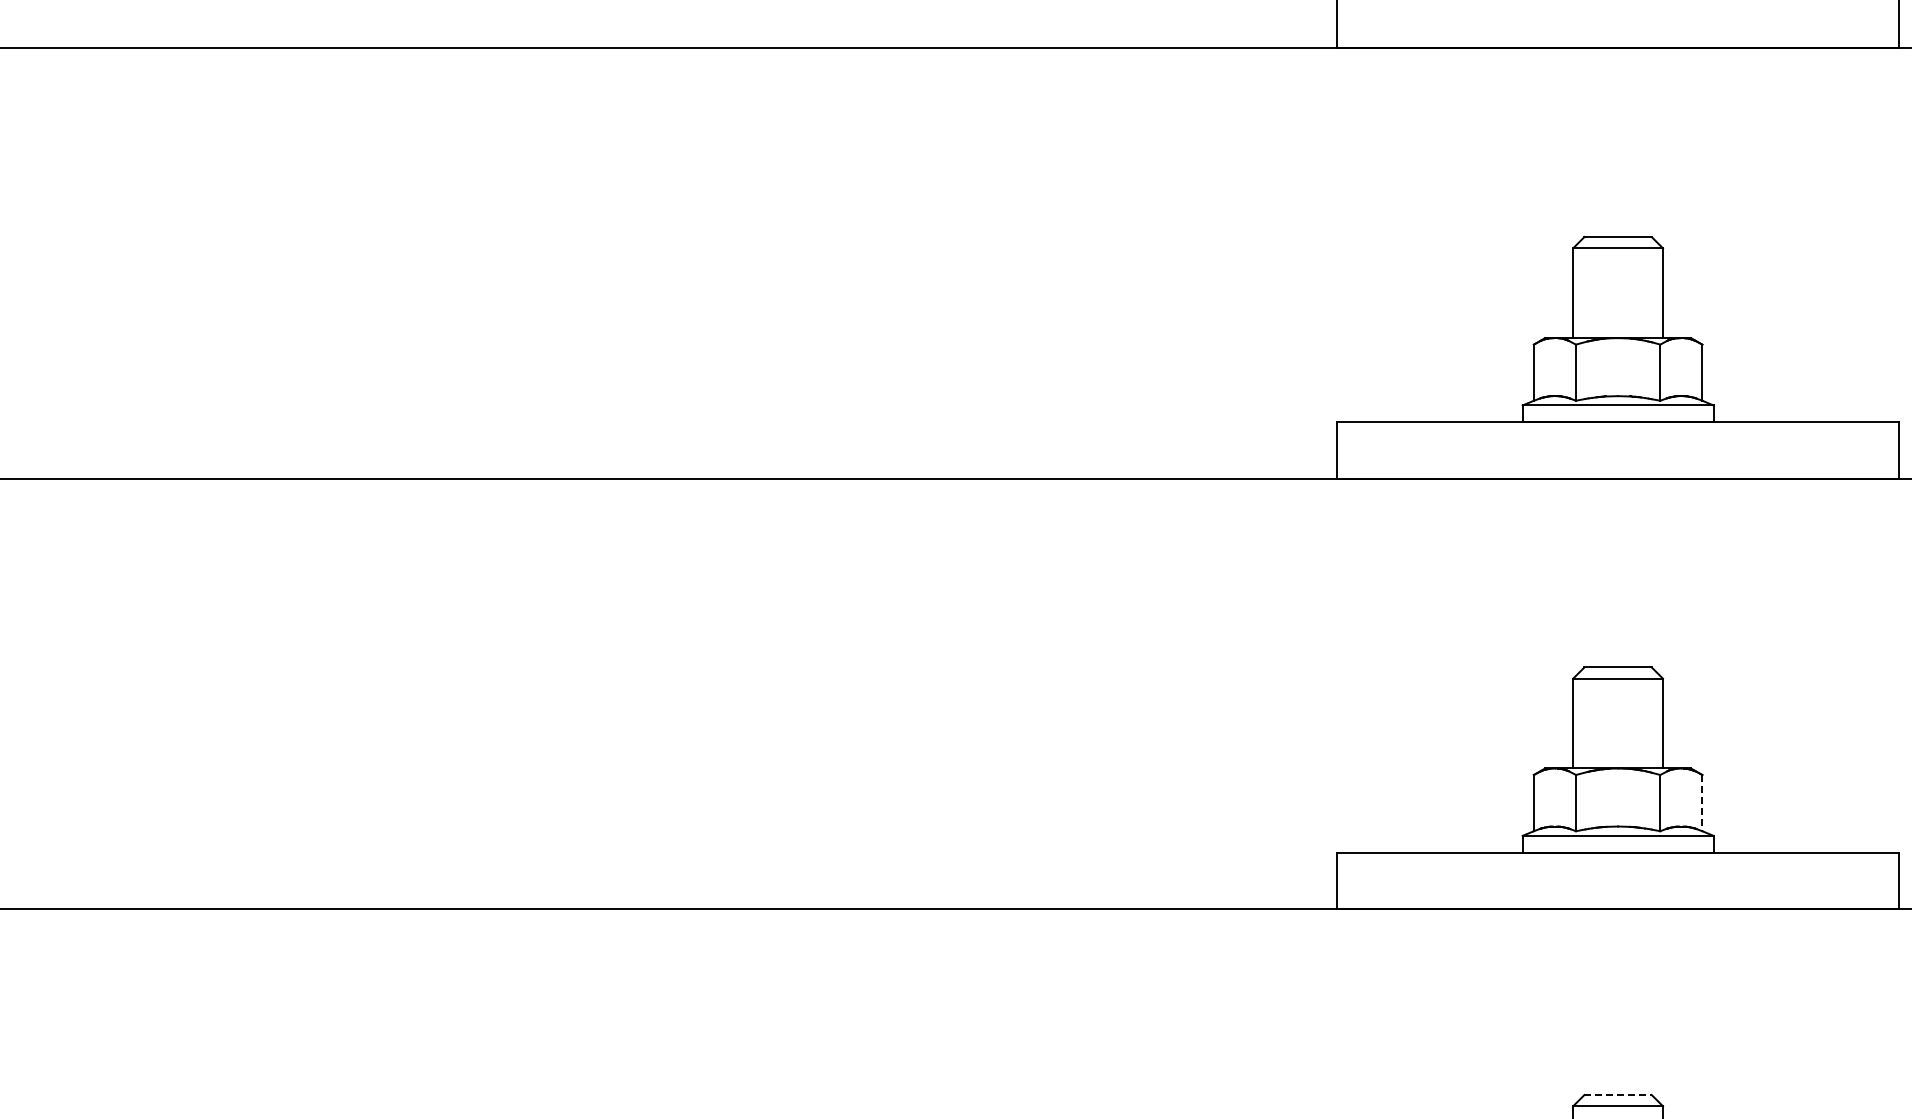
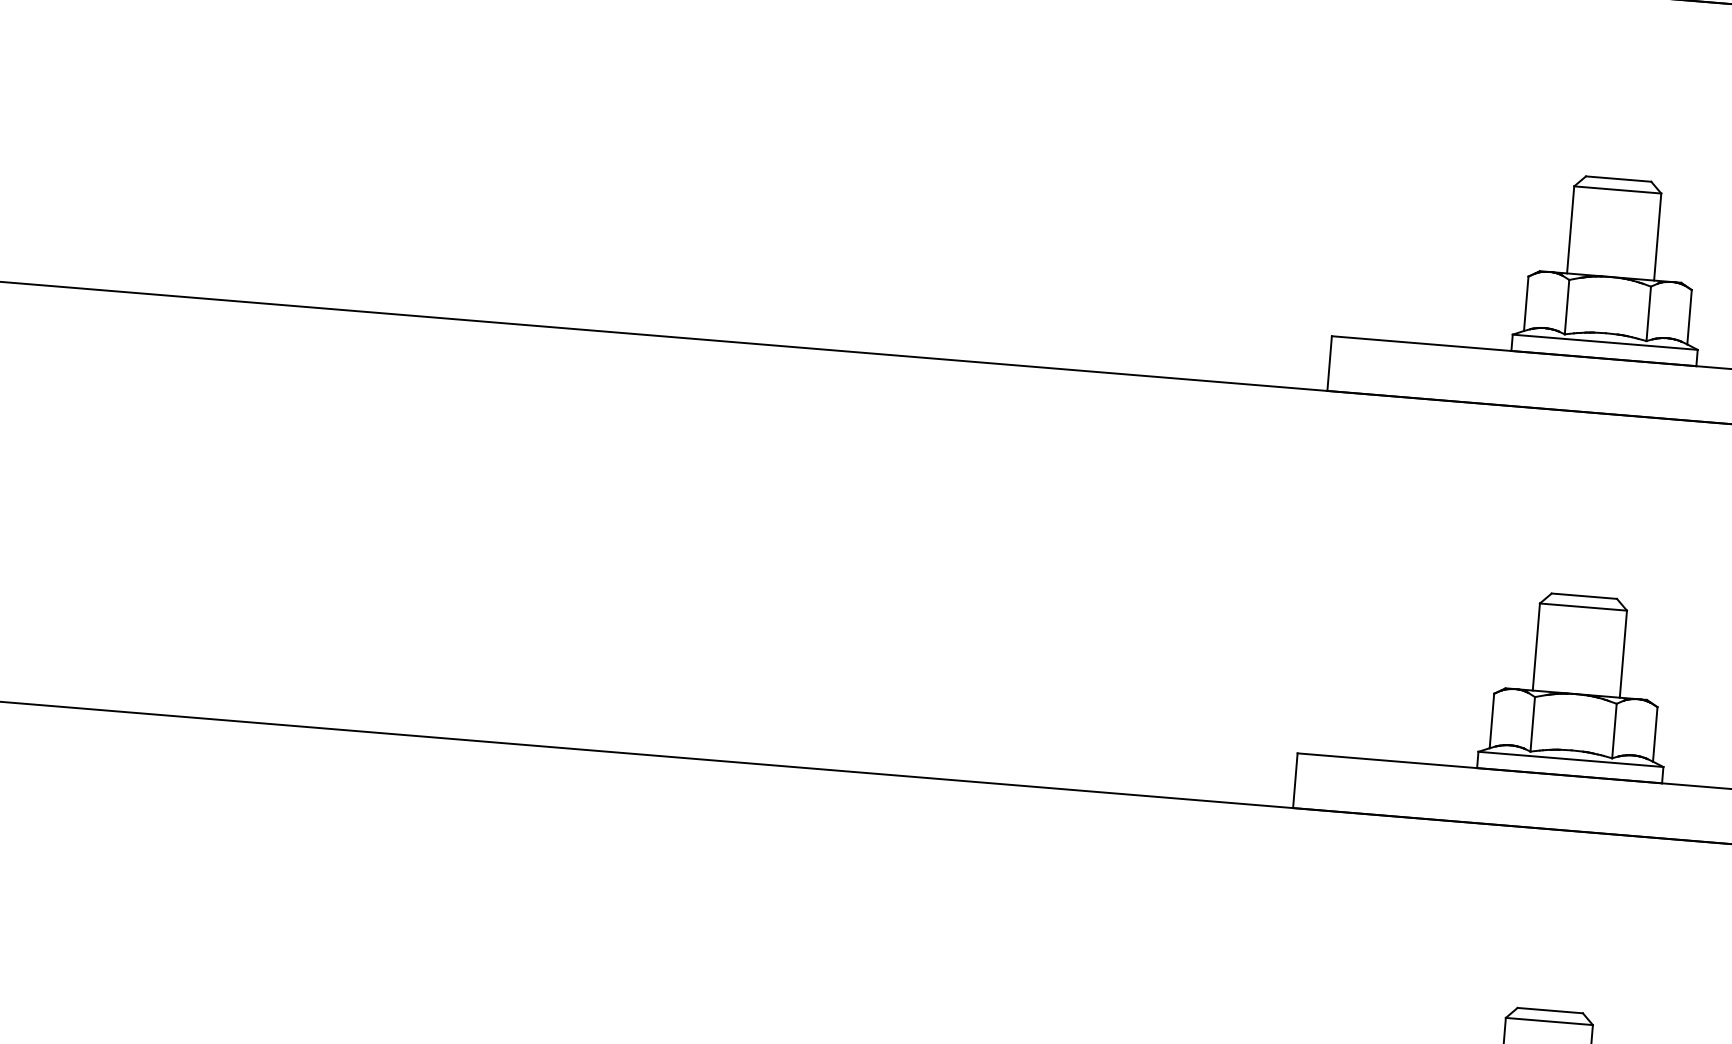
line: (1702, 803) -> (1655, 734), dashed -> solid
line: (1618, 1095) -> (1550, 1011), dashed -> solid

